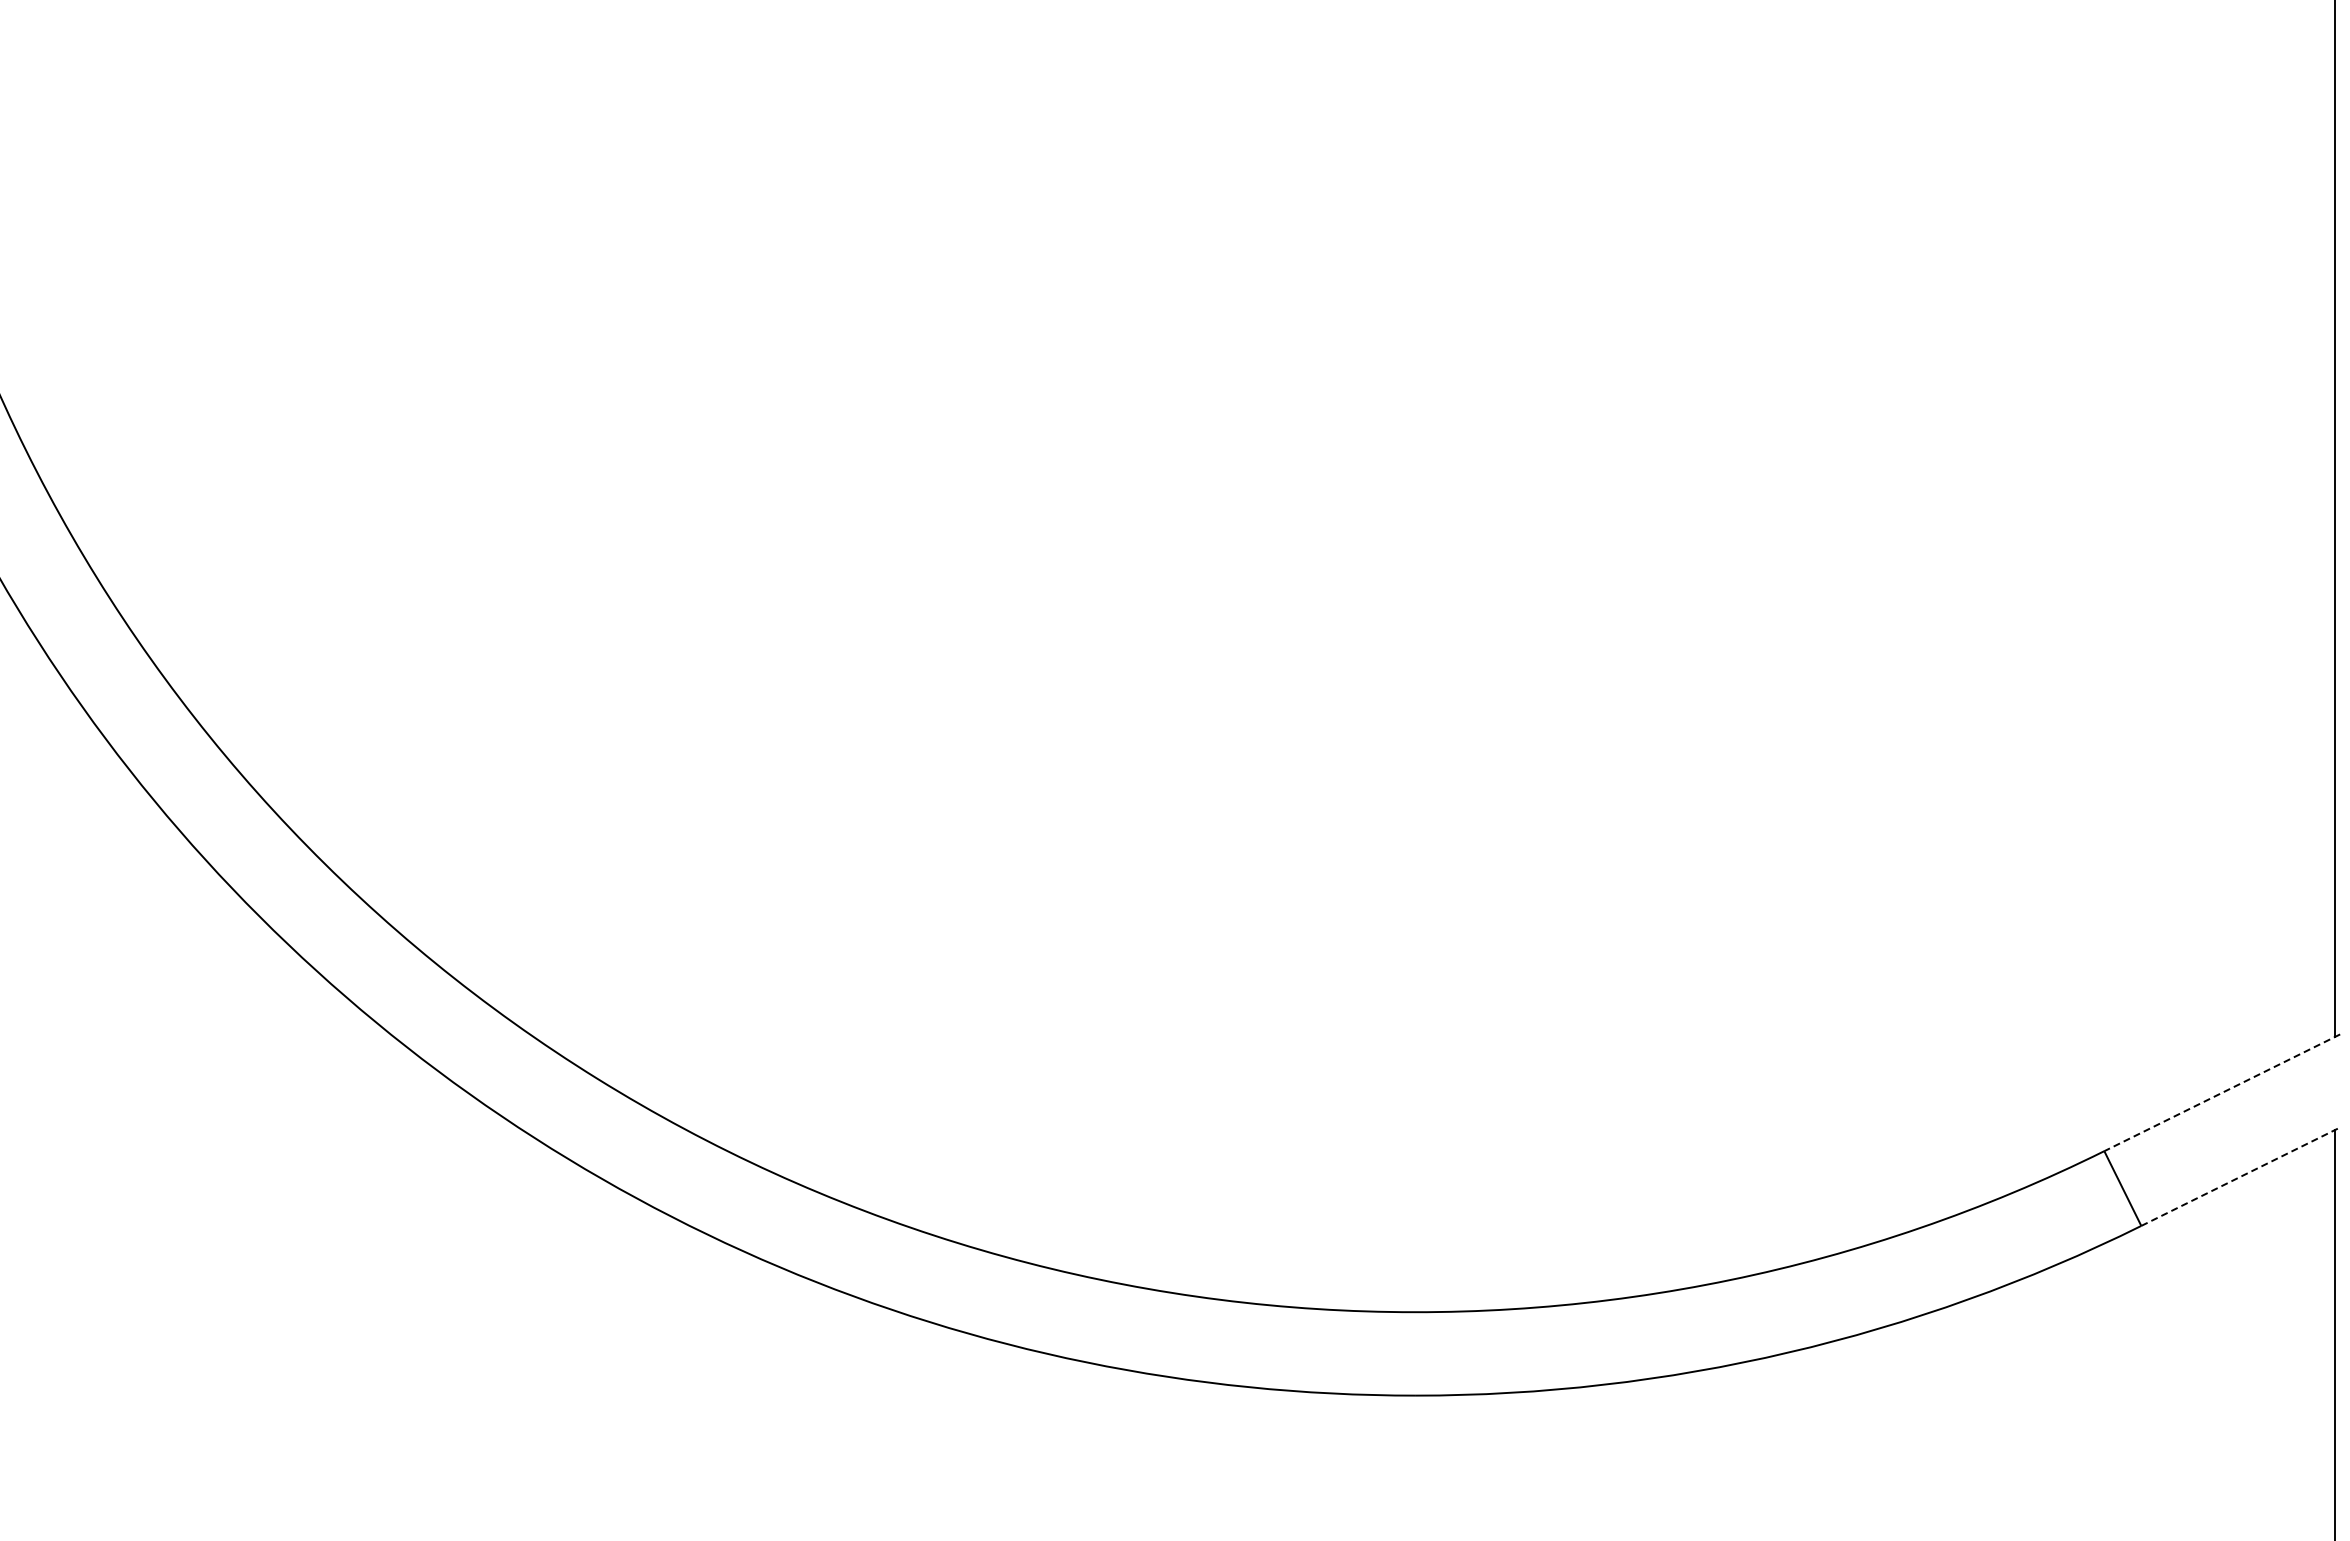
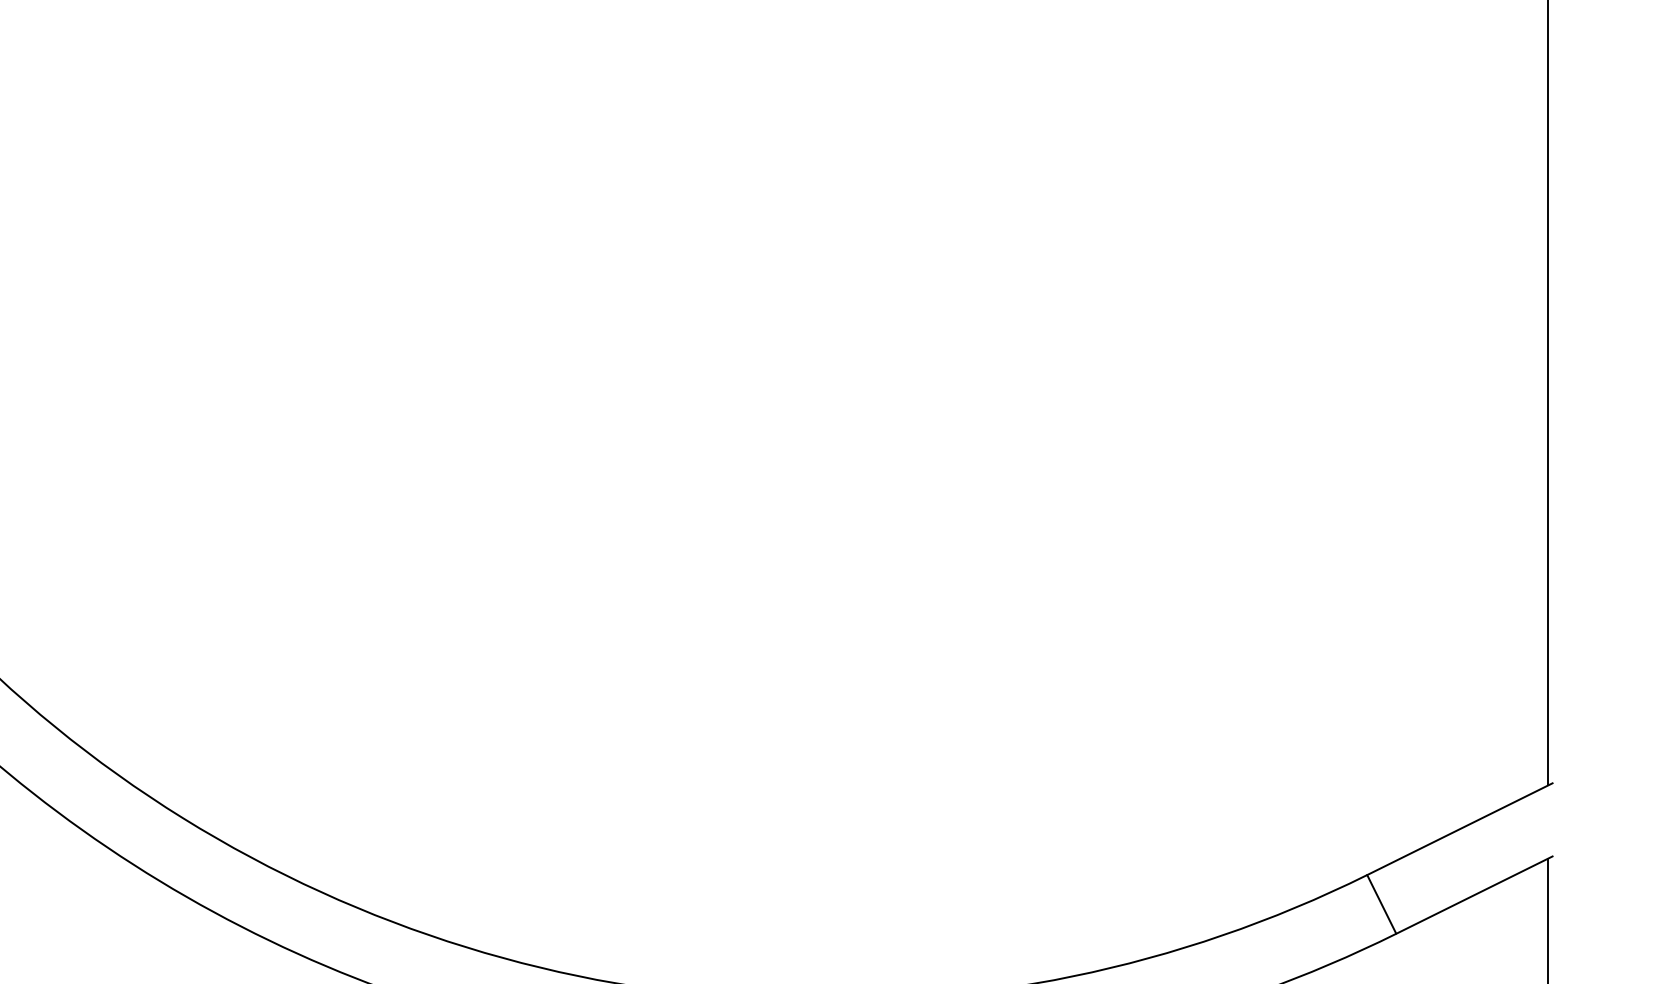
line: (2222, 1092) -> (1460, 828), dashed -> solid
line: (2240, 1176) -> (1474, 894), dashed -> solid

